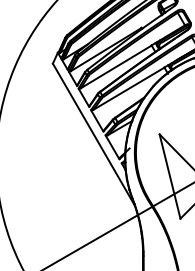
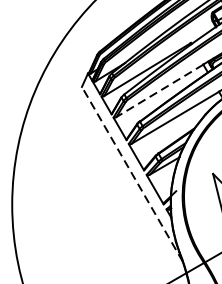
line: (115, 67) -> (158, 91), solid -> dashed
line: (93, 134) -> (131, 173), solid -> dashed

